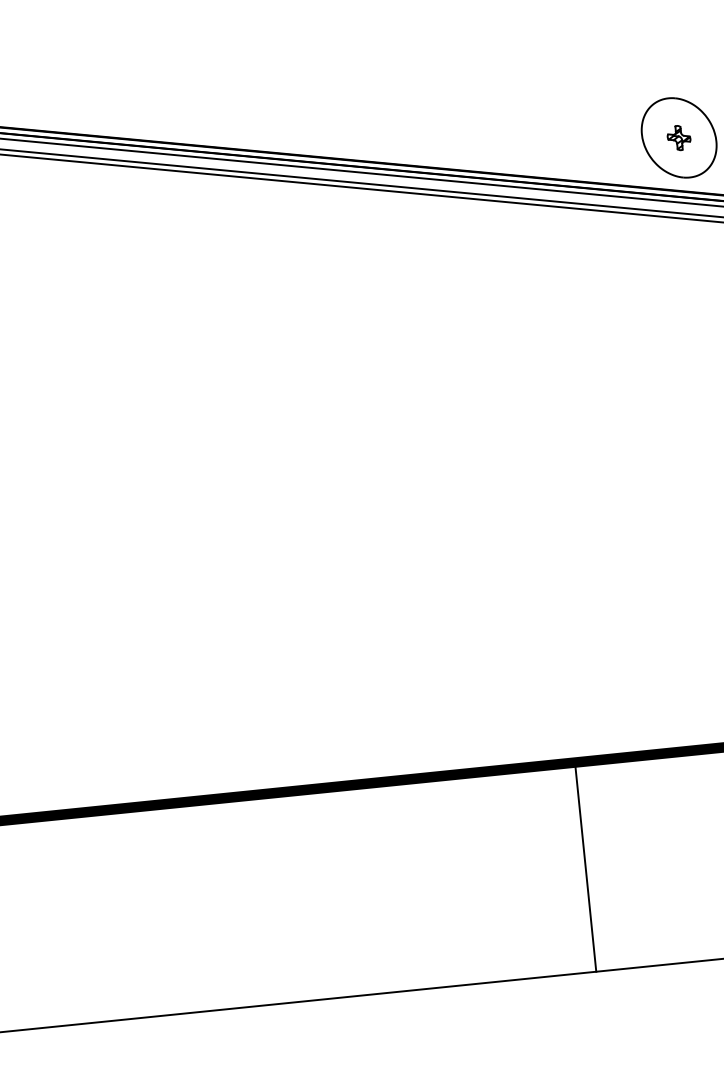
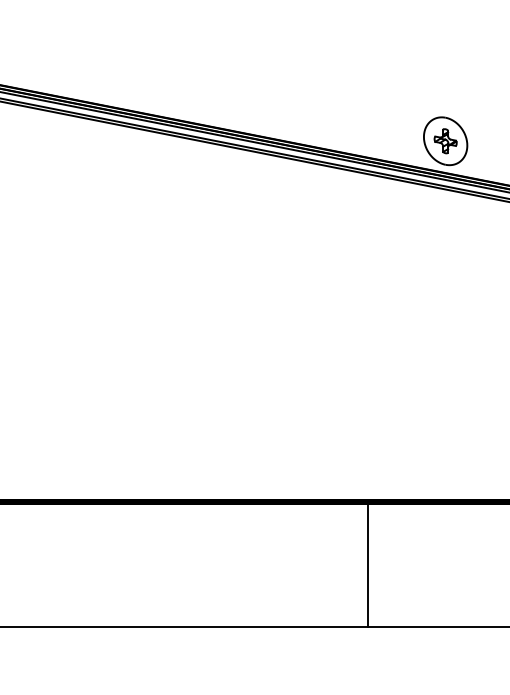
part: (678, 138) -> (445, 141), size x1.67
line: (586, 867) -> (368, 564), moved

